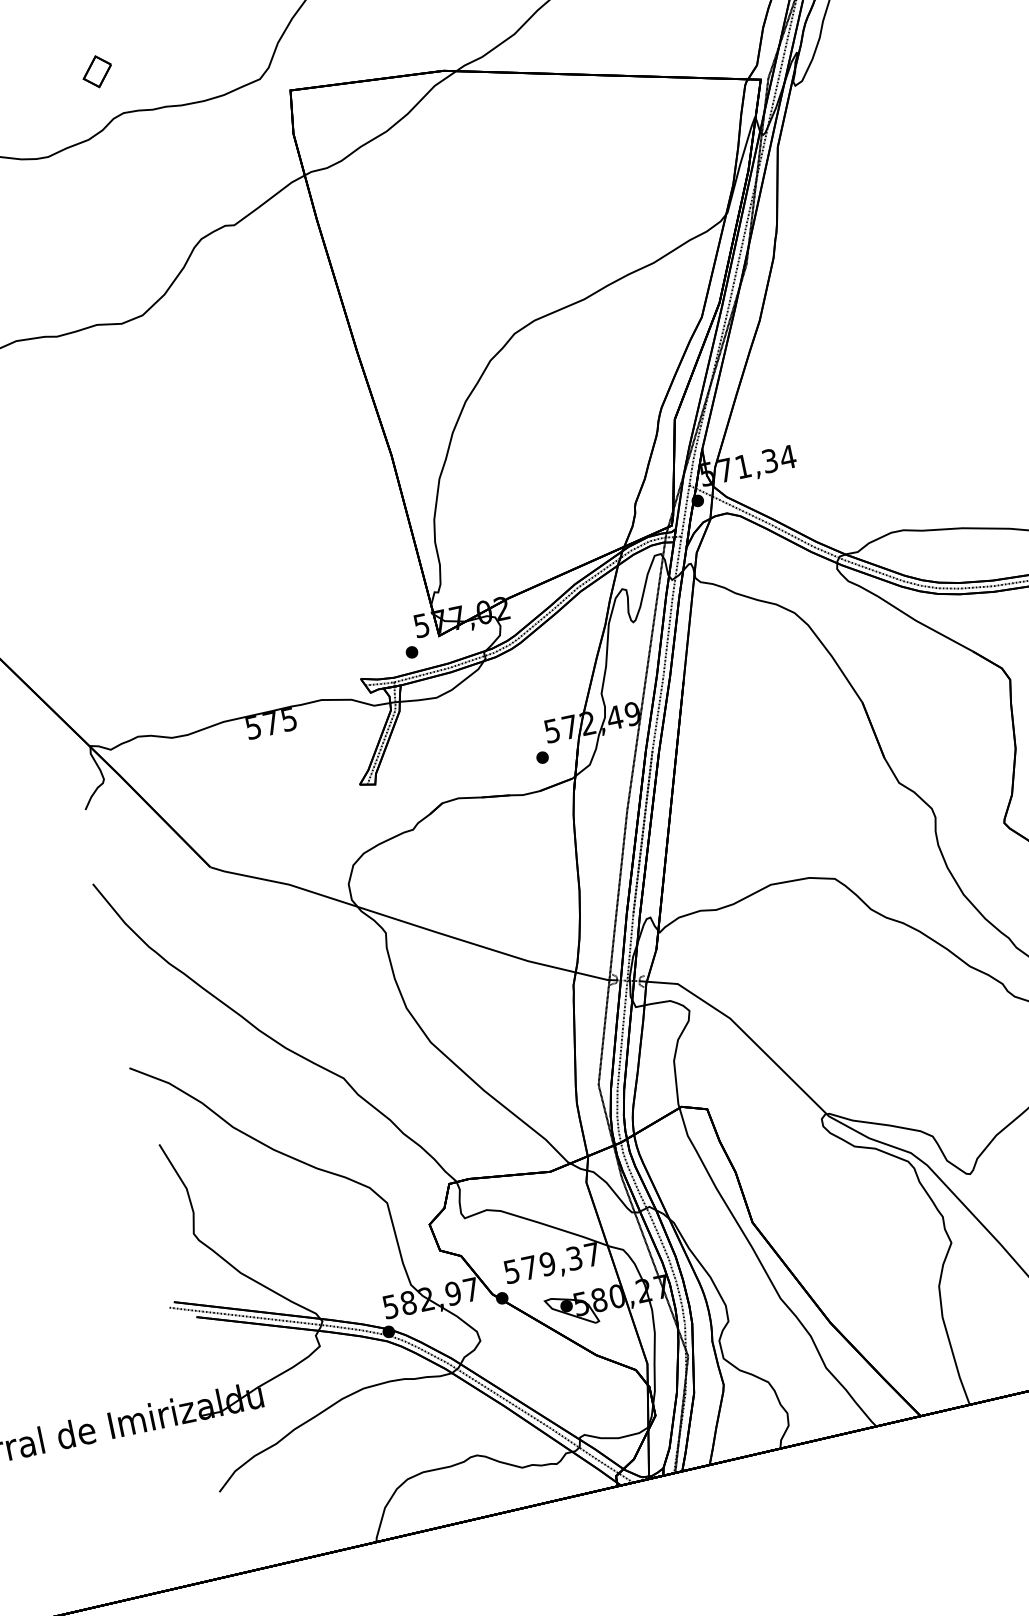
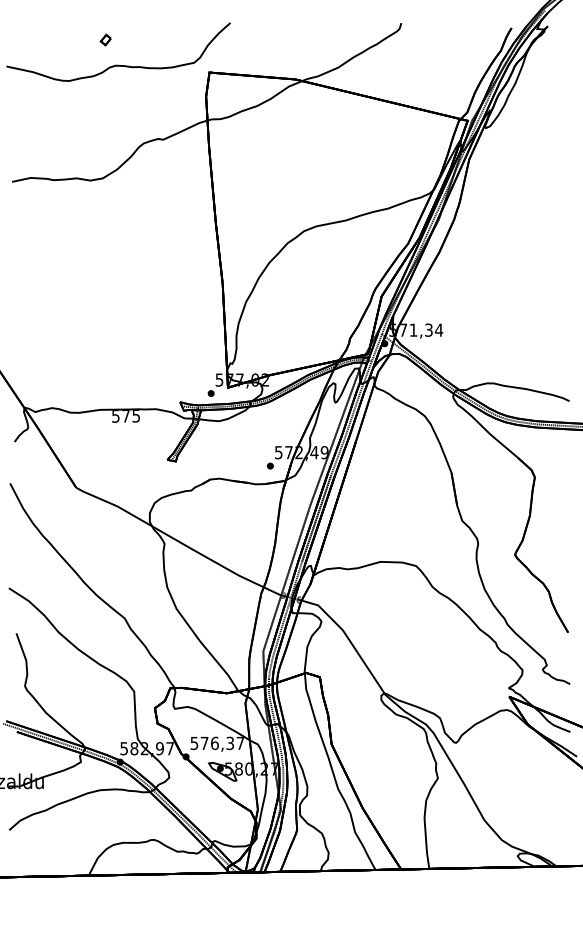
part: (96, 70) -> (105, 39), size x0.6
text: (547, 1264) -> (214, 743), 579,37 -> 576,37

